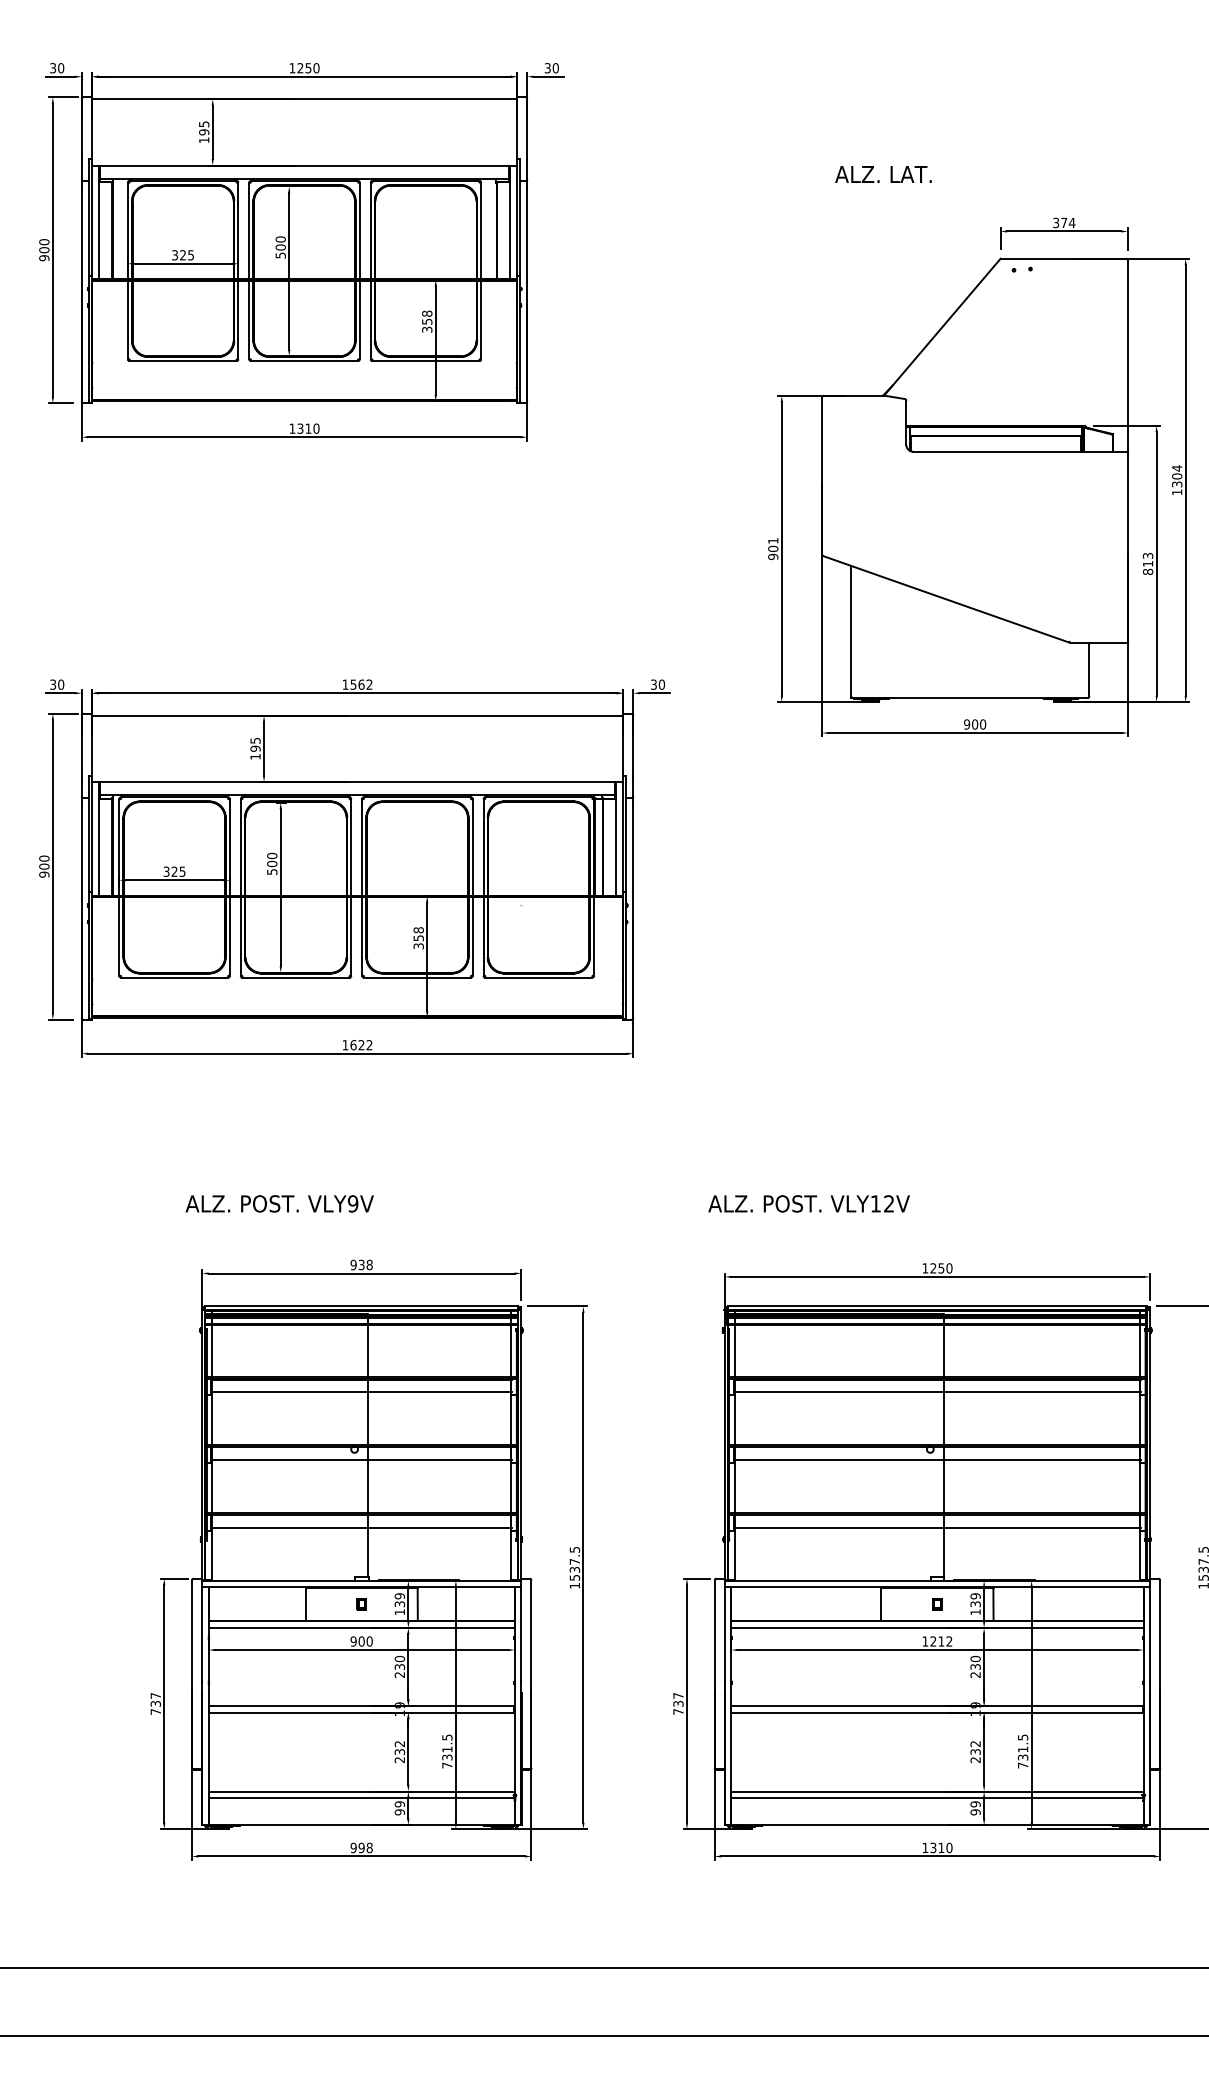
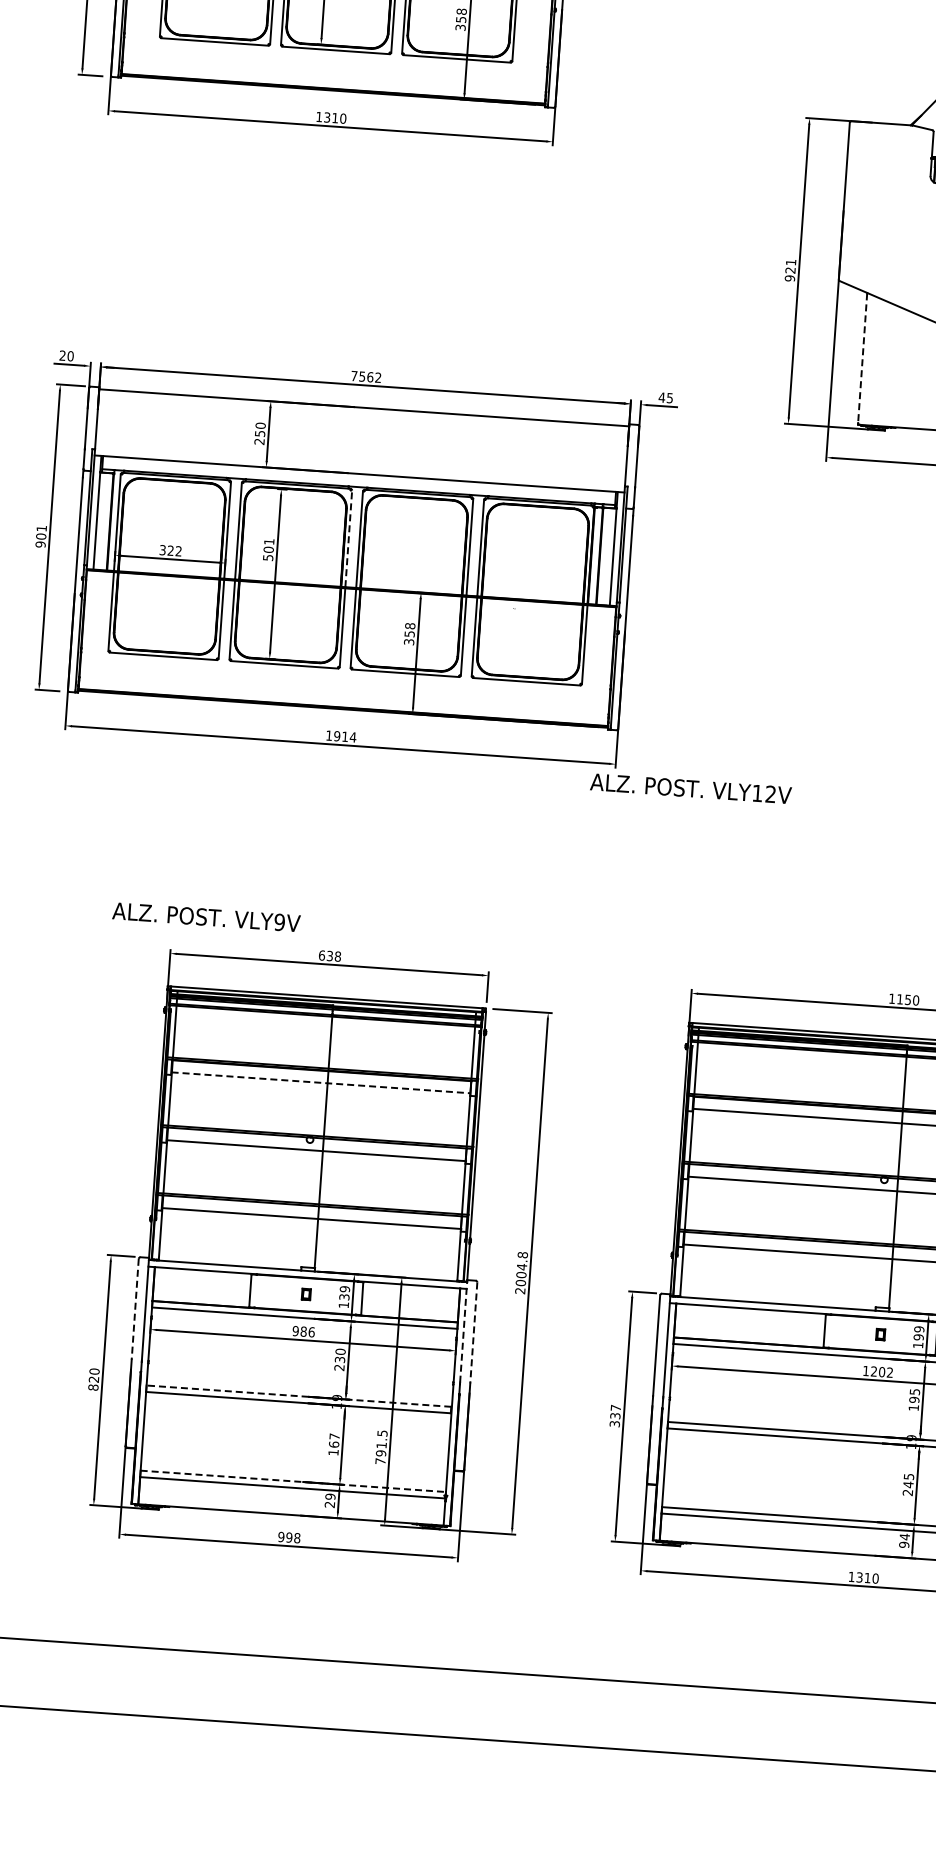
text: (773, 548) -> (790, 270), 901 -> 921
line: (851, 631) -> (862, 358), solid -> dashed
text: (53, 684) -> (63, 355), 30 -> 20
text: (345, 684) -> (354, 375), 1562 -> 7562
text: (657, 684) -> (665, 397), 30 -> 45
text: (255, 748) -> (260, 433), 195 -> 250
line: (351, 846) -> (349, 537), solid -> dashed
text: (272, 855) -> (269, 541), 500 -> 501
text: (44, 858) -> (41, 528), 900 -> 901
text: (182, 871) -> (178, 551), 325 -> 322
text: (361, 1045) -> (345, 737), 1622 -> 1914
text: (279, 1203) -> (206, 916), moved
text: (808, 1203) -> (690, 788), moved
text: (353, 1264) -> (321, 955), 938 -> 638
text: (933, 1268) -> (900, 999), 1250 -> 1150
line: (361, 1392) -> (320, 1083), solid -> dashed
text: (574, 1567) -> (521, 1272), 1537.5 -> 2004.8
text: (975, 1604) -> (918, 1337), 139 -> 199
line: (192, 1630) -> (135, 1308), solid -> dashed
line: (521, 1630) -> (463, 1331), solid -> dashed
line: (531, 1630) -> (473, 1332), solid -> dashed
text: (365, 1641) -> (307, 1331), 900 -> 986
text: (941, 1641) -> (882, 1372), 1212 -> 1202
text: (975, 1666) -> (914, 1399), 230 -> 195
text: (155, 1703) -> (93, 1379), 737 -> 820
line: (361, 1706) -> (299, 1396), solid -> dashed
text: (678, 1711) -> (614, 1423), 737 -> 337
text: (975, 1748) -> (908, 1481), 232 -> 245
text: (399, 1752) -> (333, 1445), 232 -> 167
text: (447, 1757) -> (381, 1453), 731.5 -> 791.5
line: (362, 1791) -> (294, 1481), solid -> dashed
text: (975, 1804) -> (904, 1537), 99 -> 94
text: (399, 1812) -> (329, 1504), 99 -> 29

